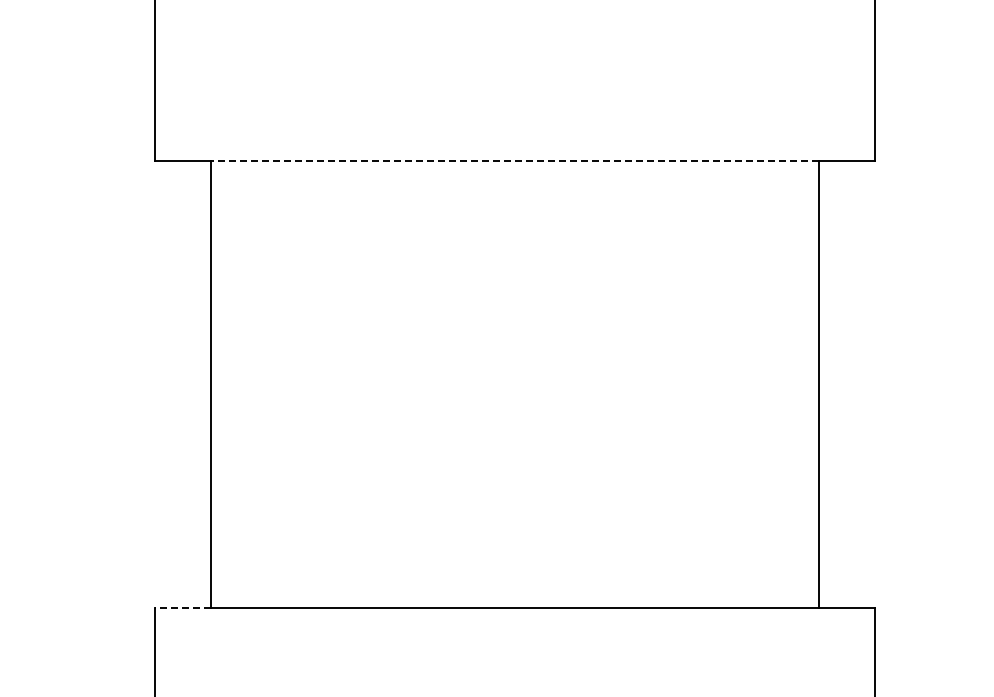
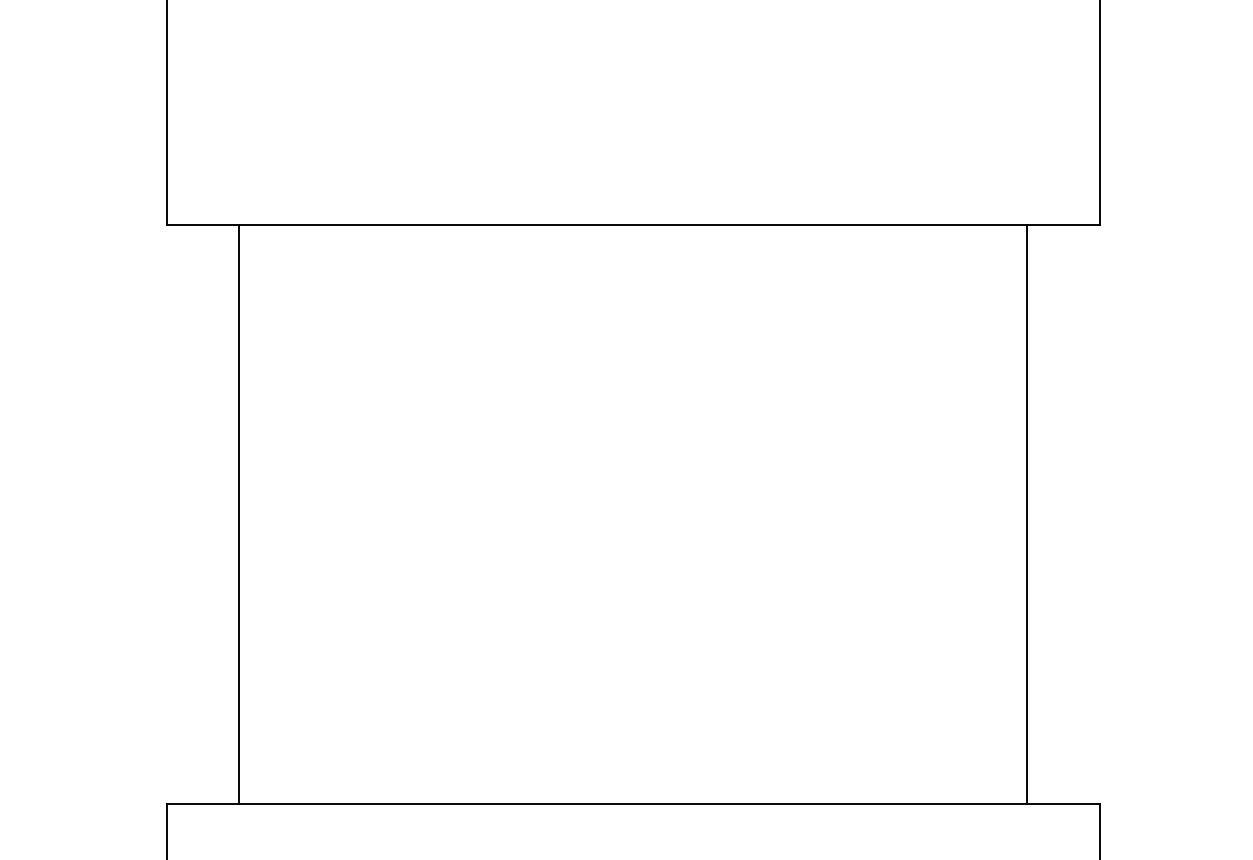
line: (514, 160) -> (632, 224), dashed -> solid
line: (182, 607) -> (203, 803), dashed -> solid

